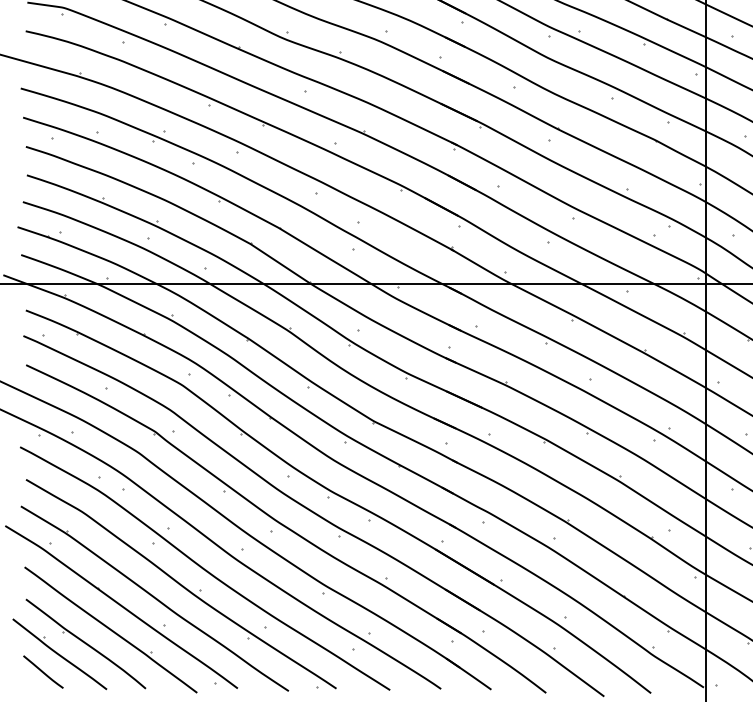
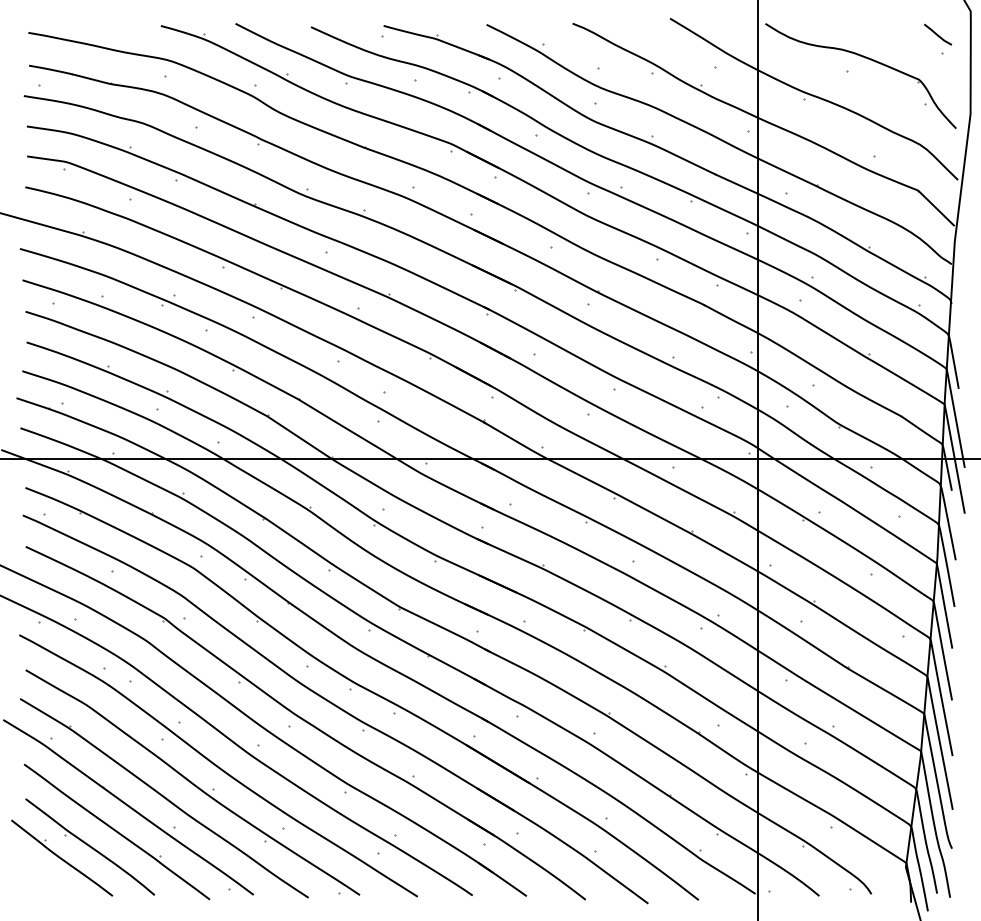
line: (43, 672) -> (44, 877), removed

